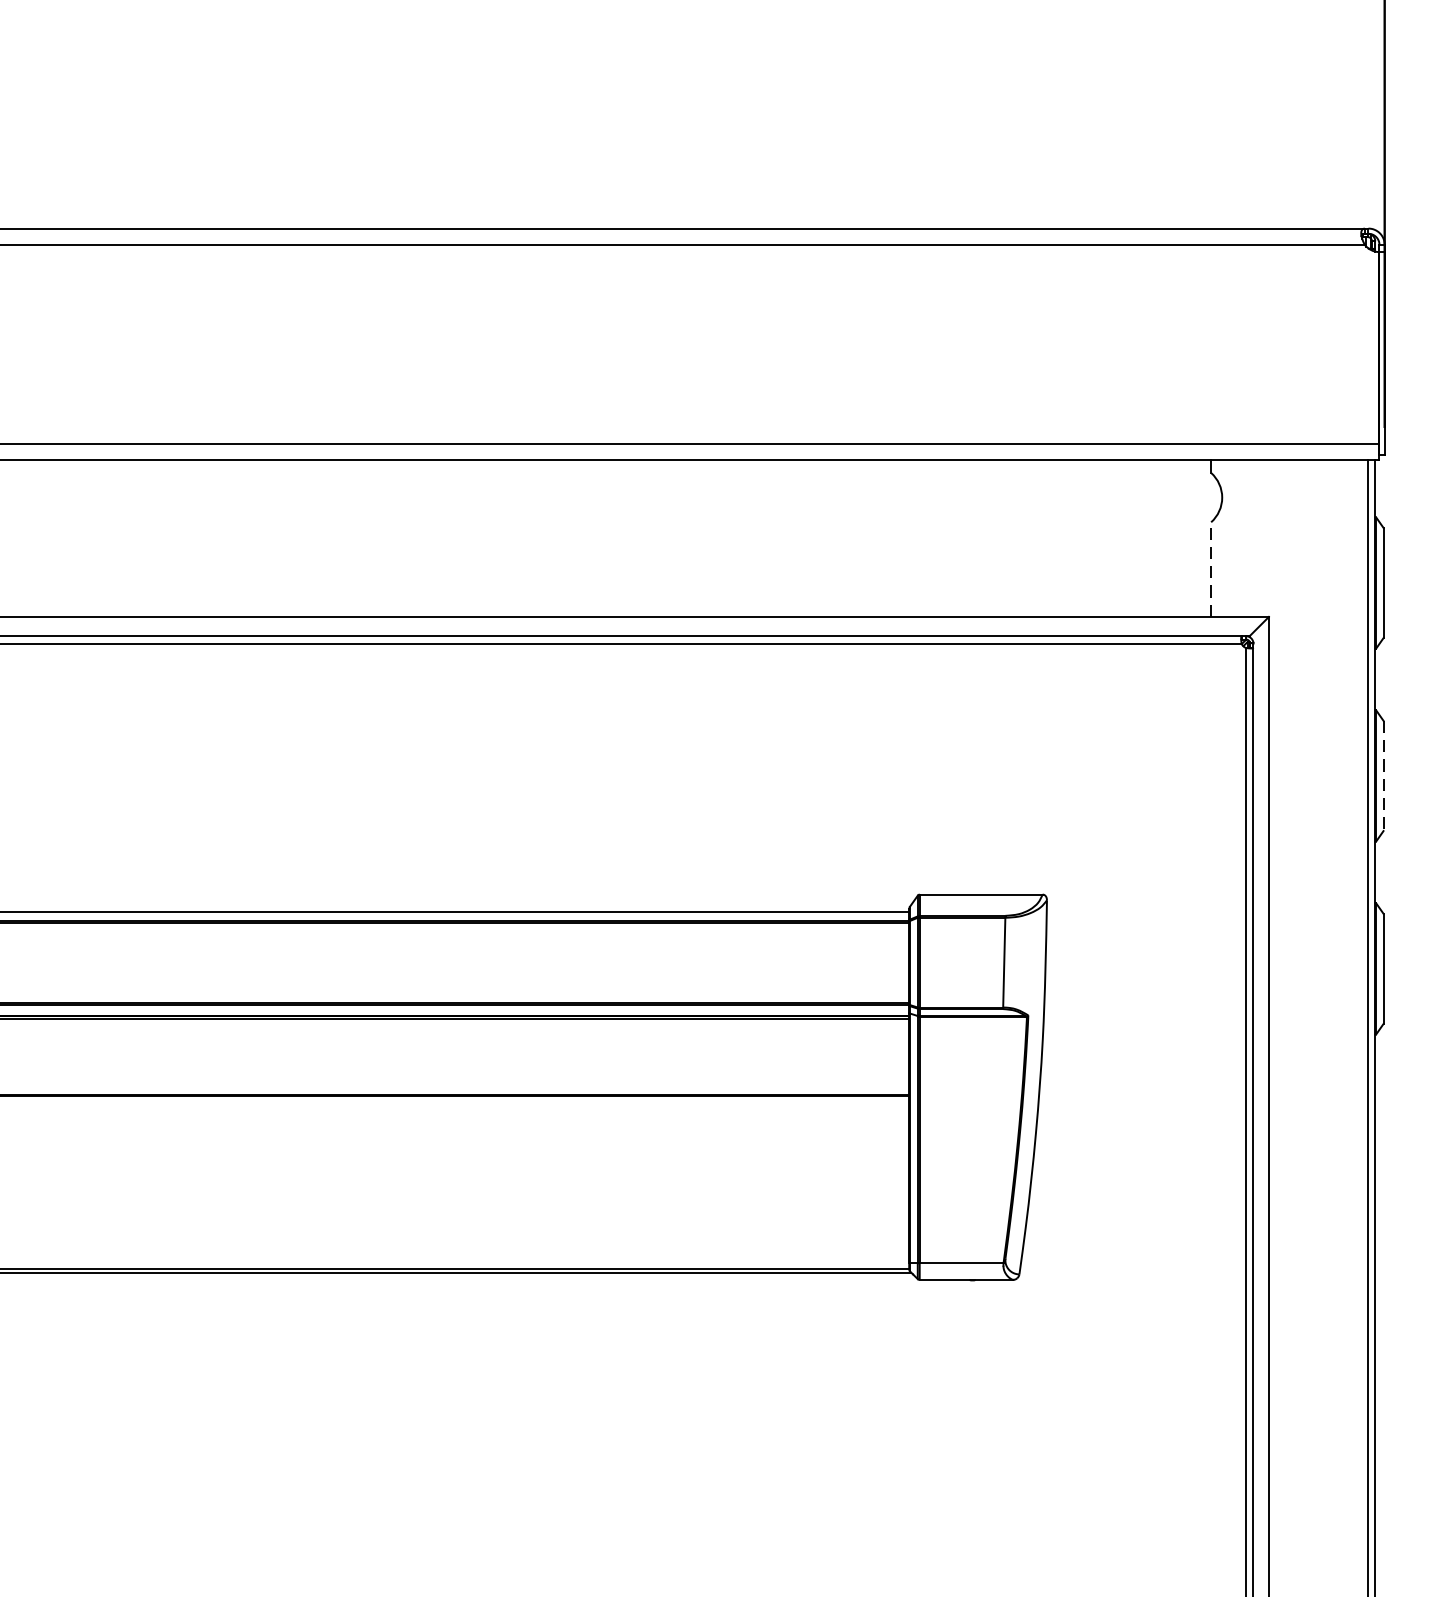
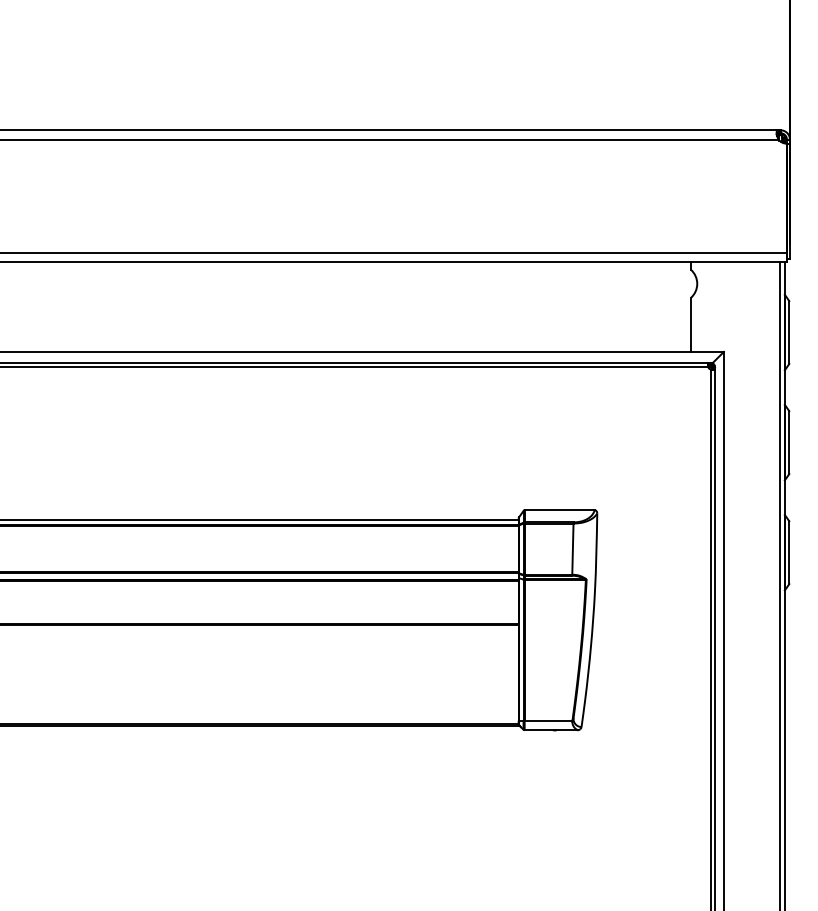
line: (1210, 568) -> (690, 324), dashed -> solid
line: (1383, 777) -> (789, 443), dashed -> solid

